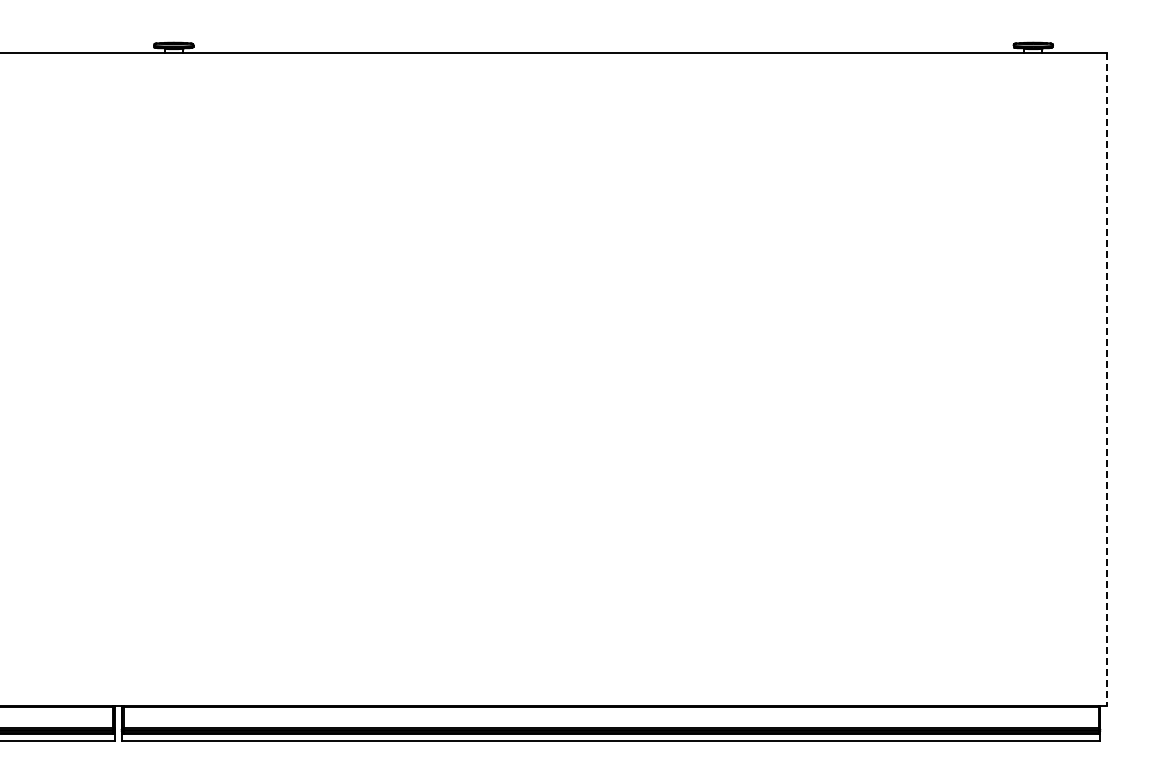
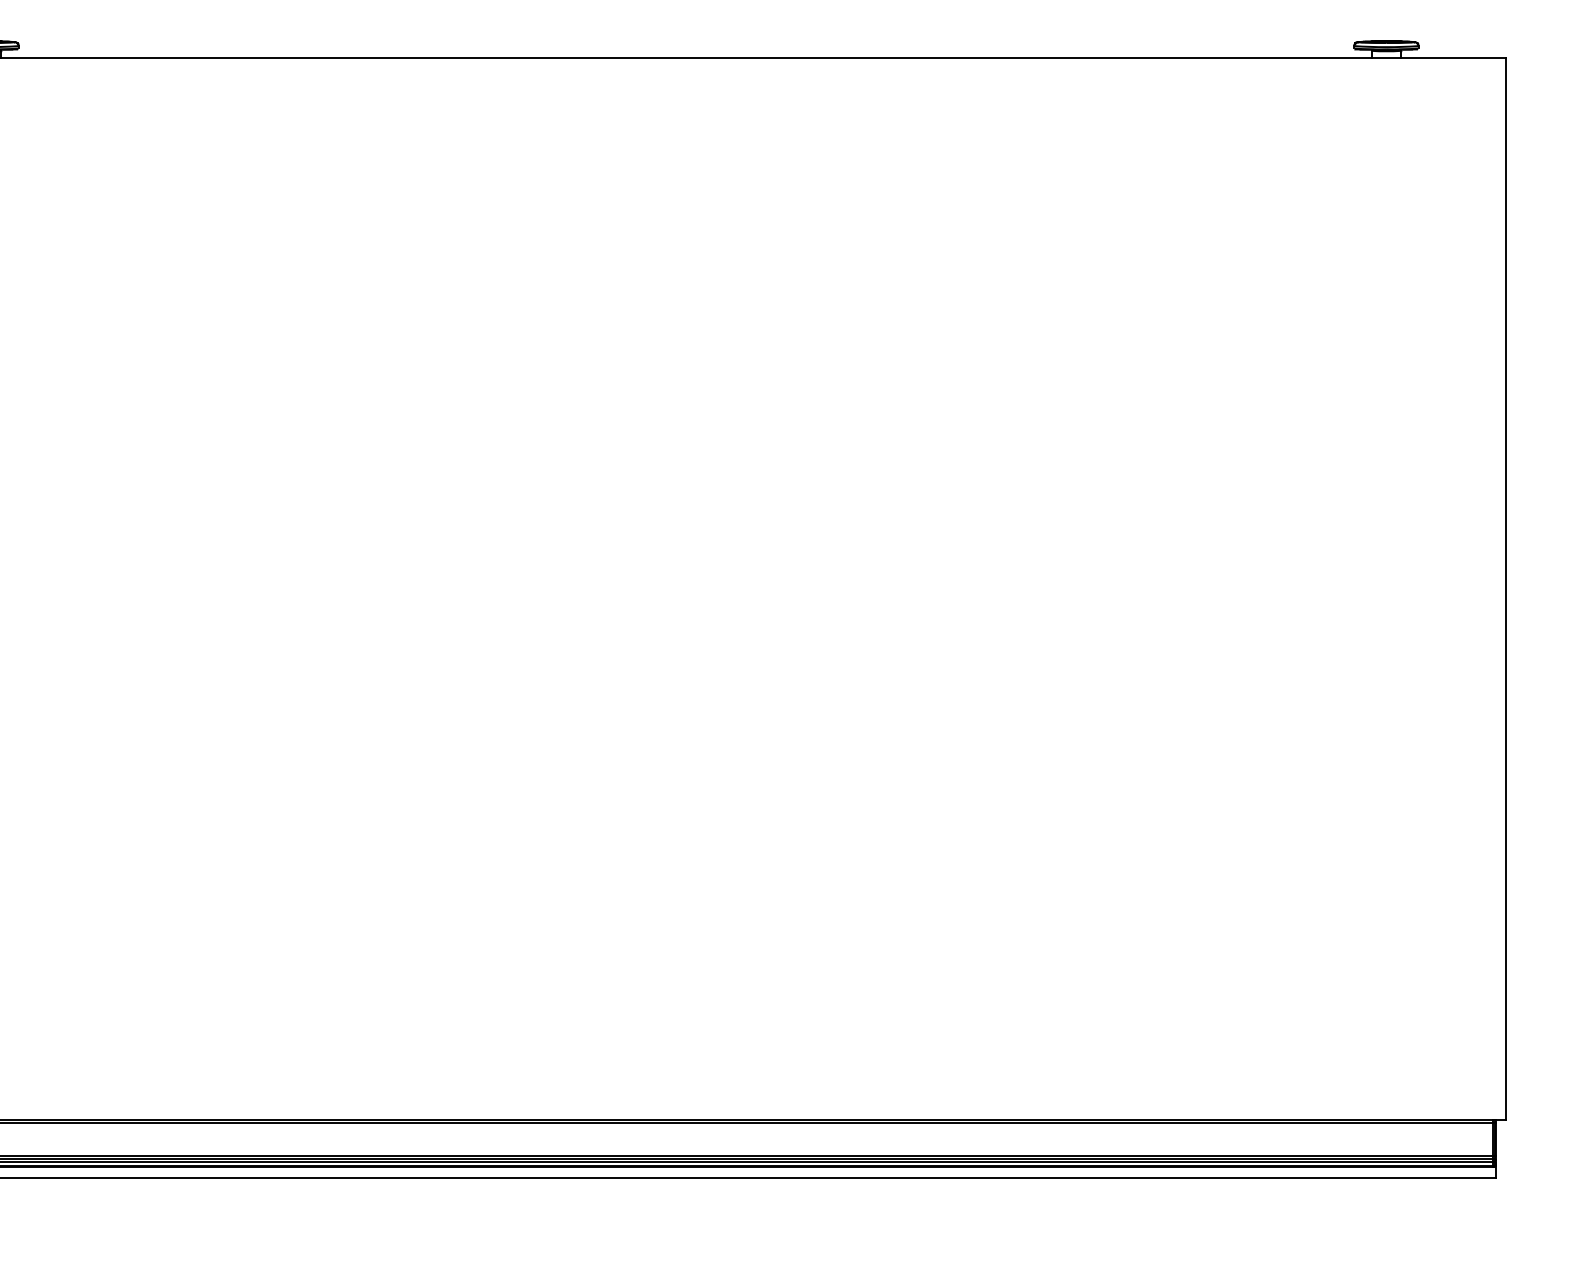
line: (1106, 379) -> (1505, 589), dashed -> solid

